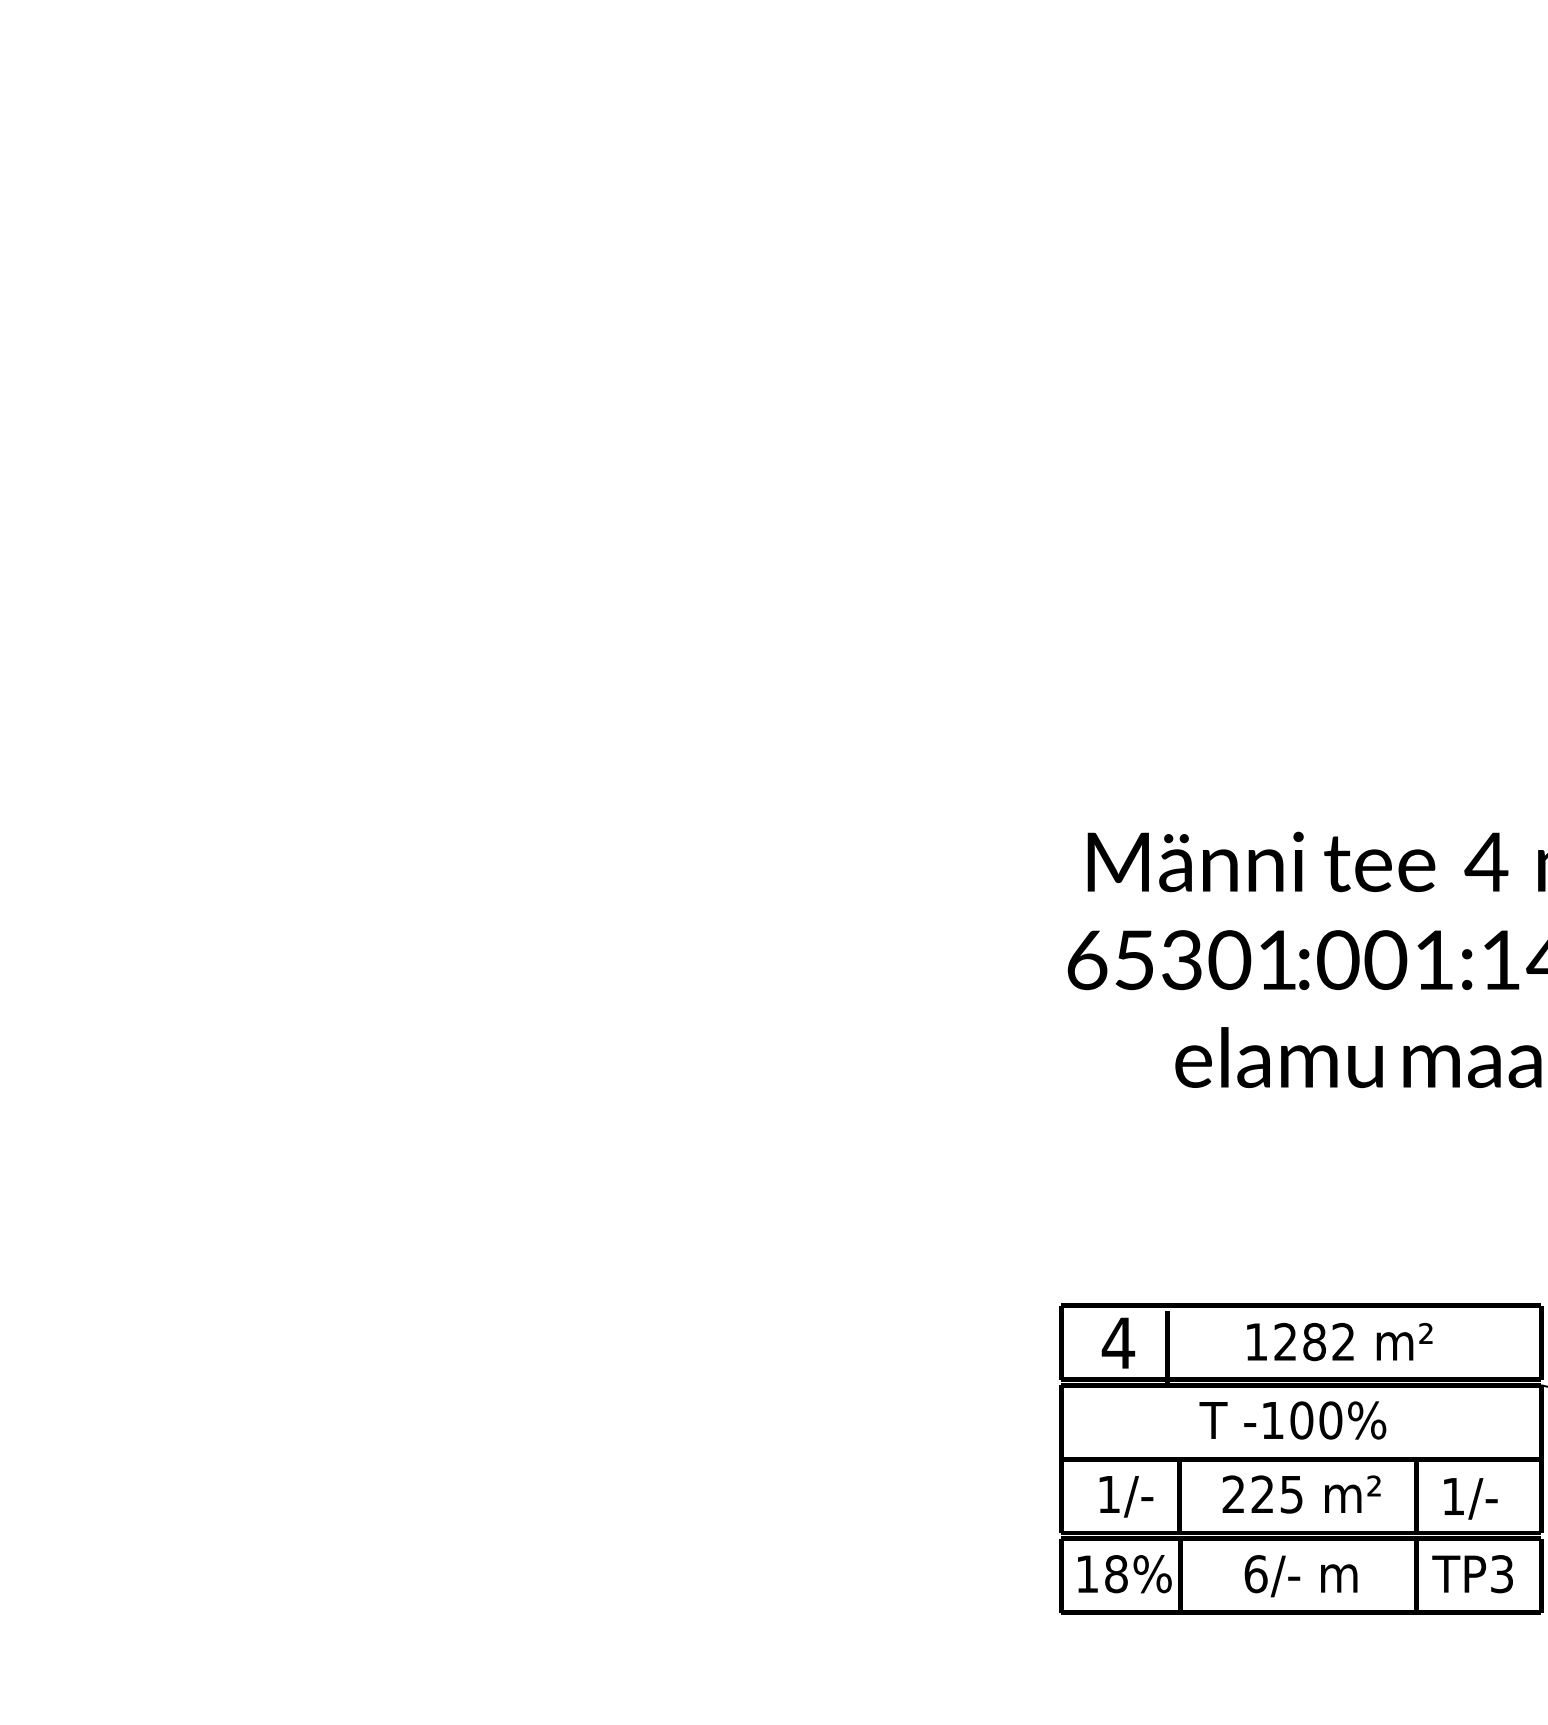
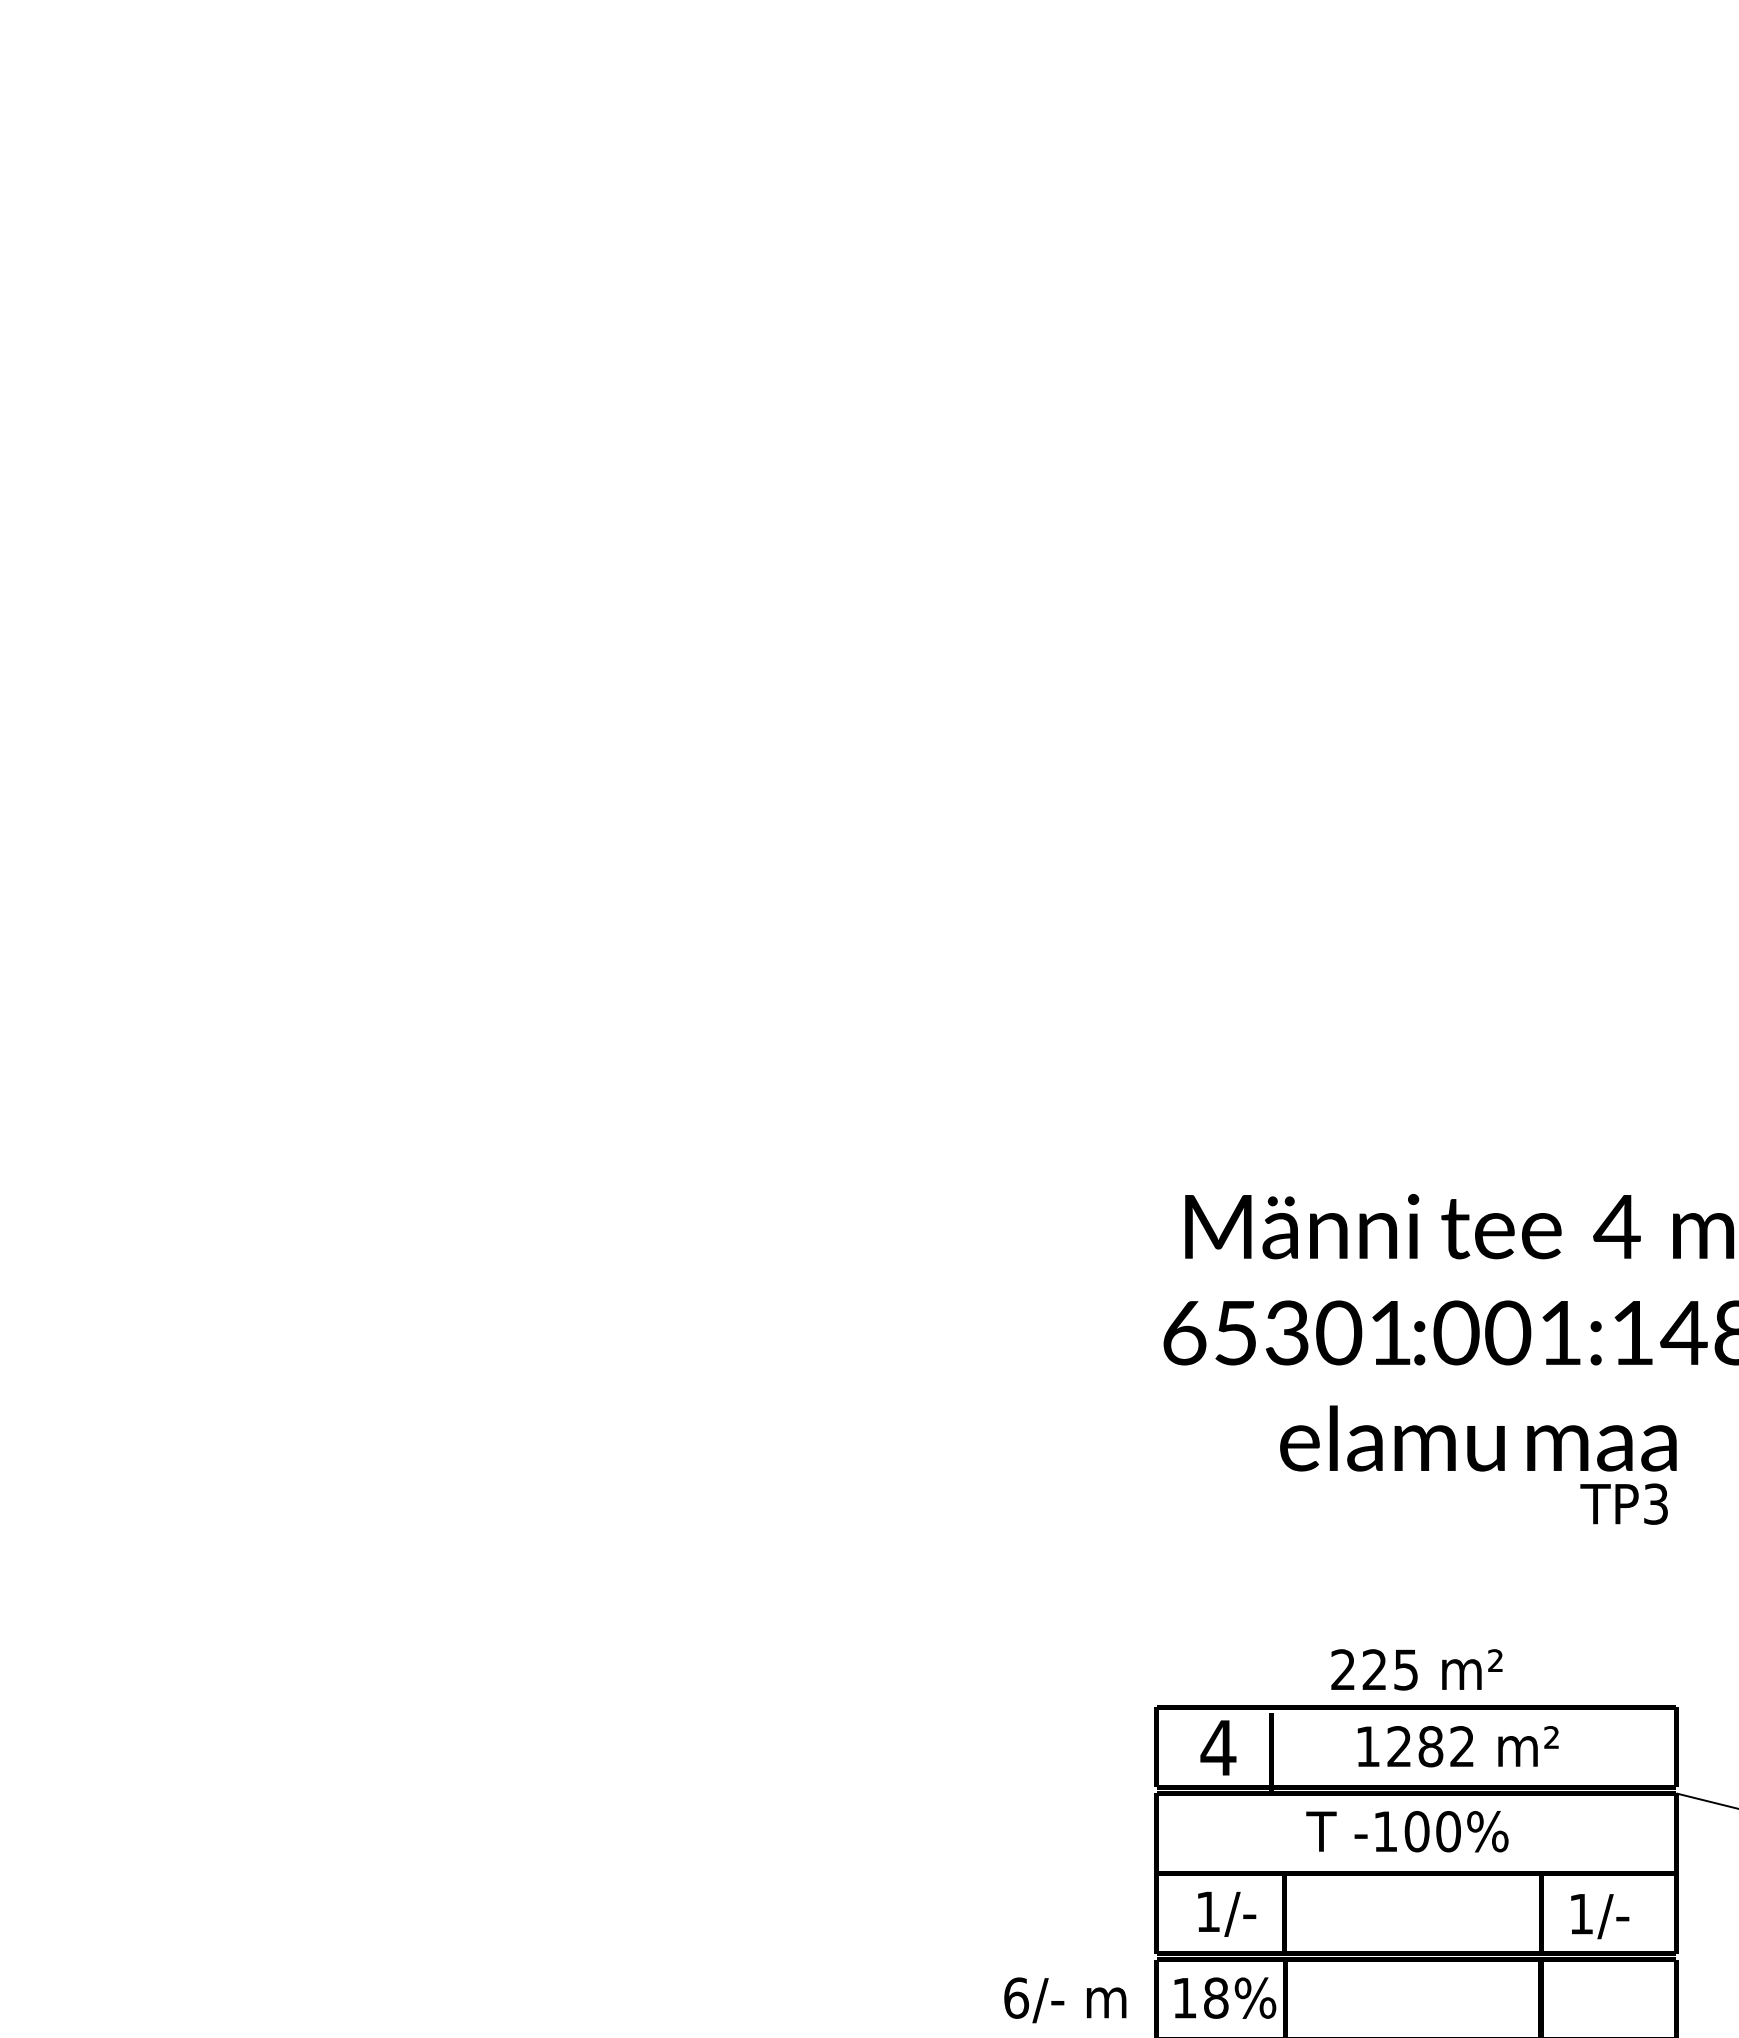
text: (1301, 1494) -> (1416, 1669), moved
text: (1472, 1573) -> (1623, 1503), moved
text: (1301, 1576) -> (1065, 2000), moved

